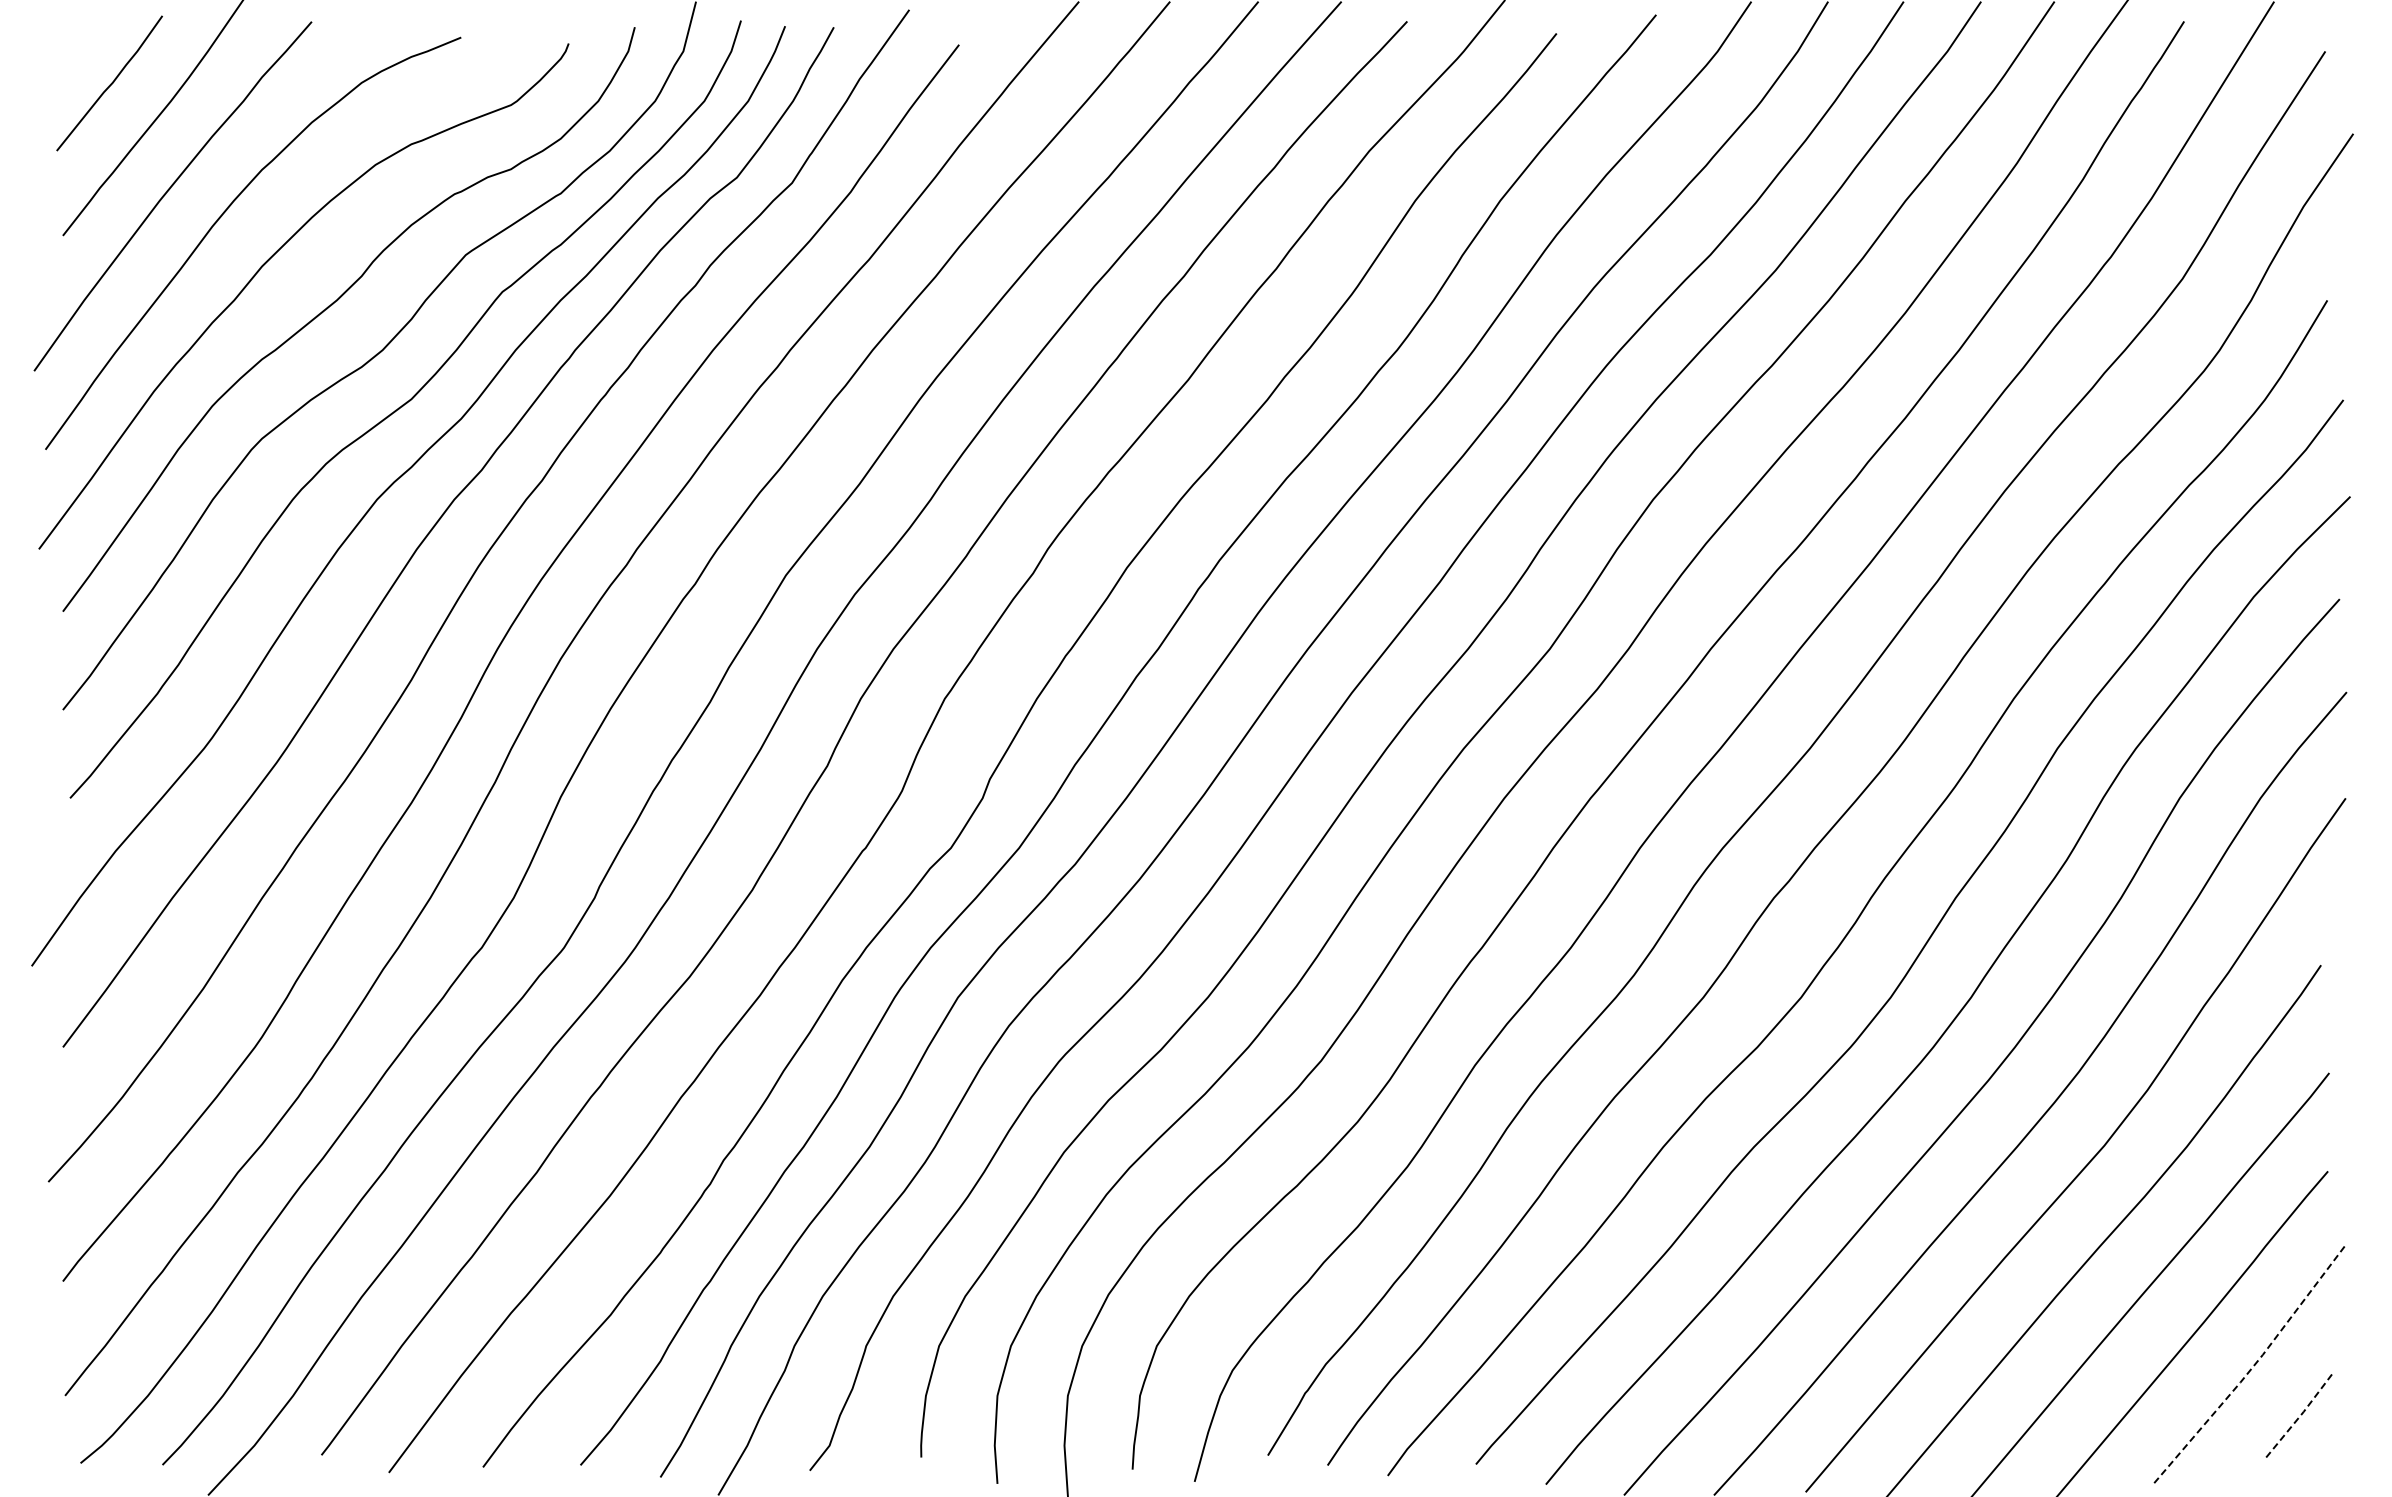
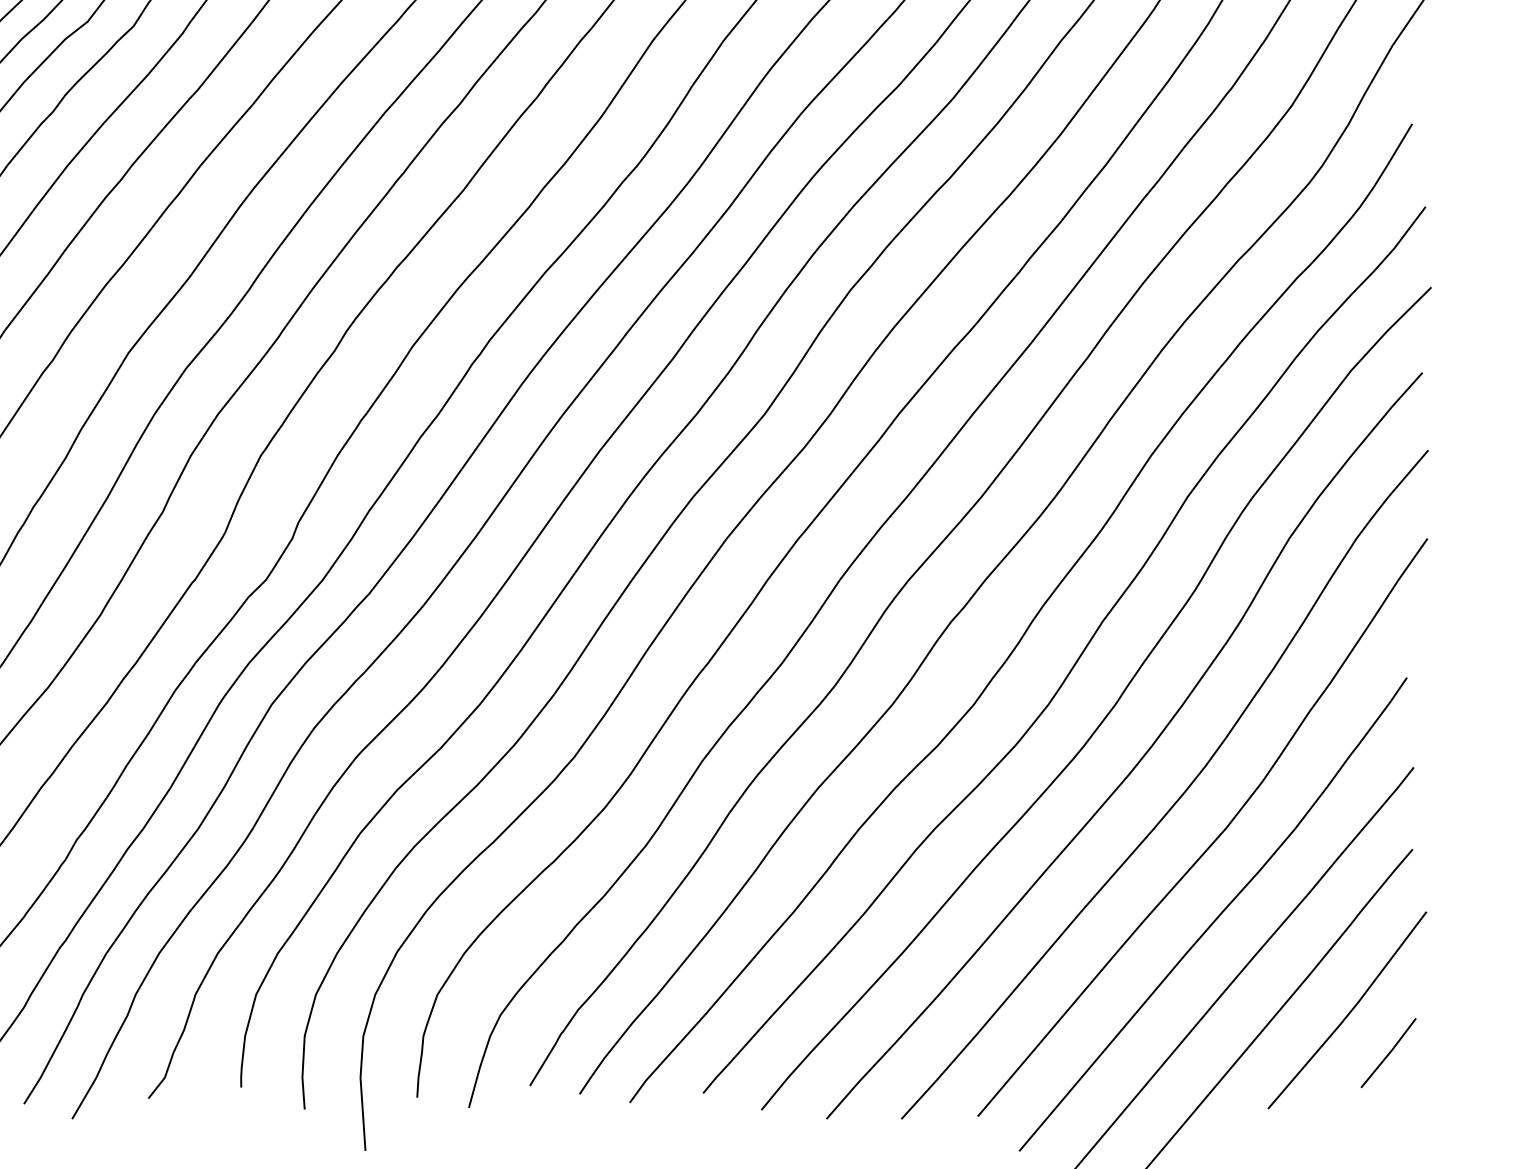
line: (2252, 1367) -> (1349, 1012), dashed -> solid
line: (2299, 1416) -> (1389, 1053), dashed -> solid

